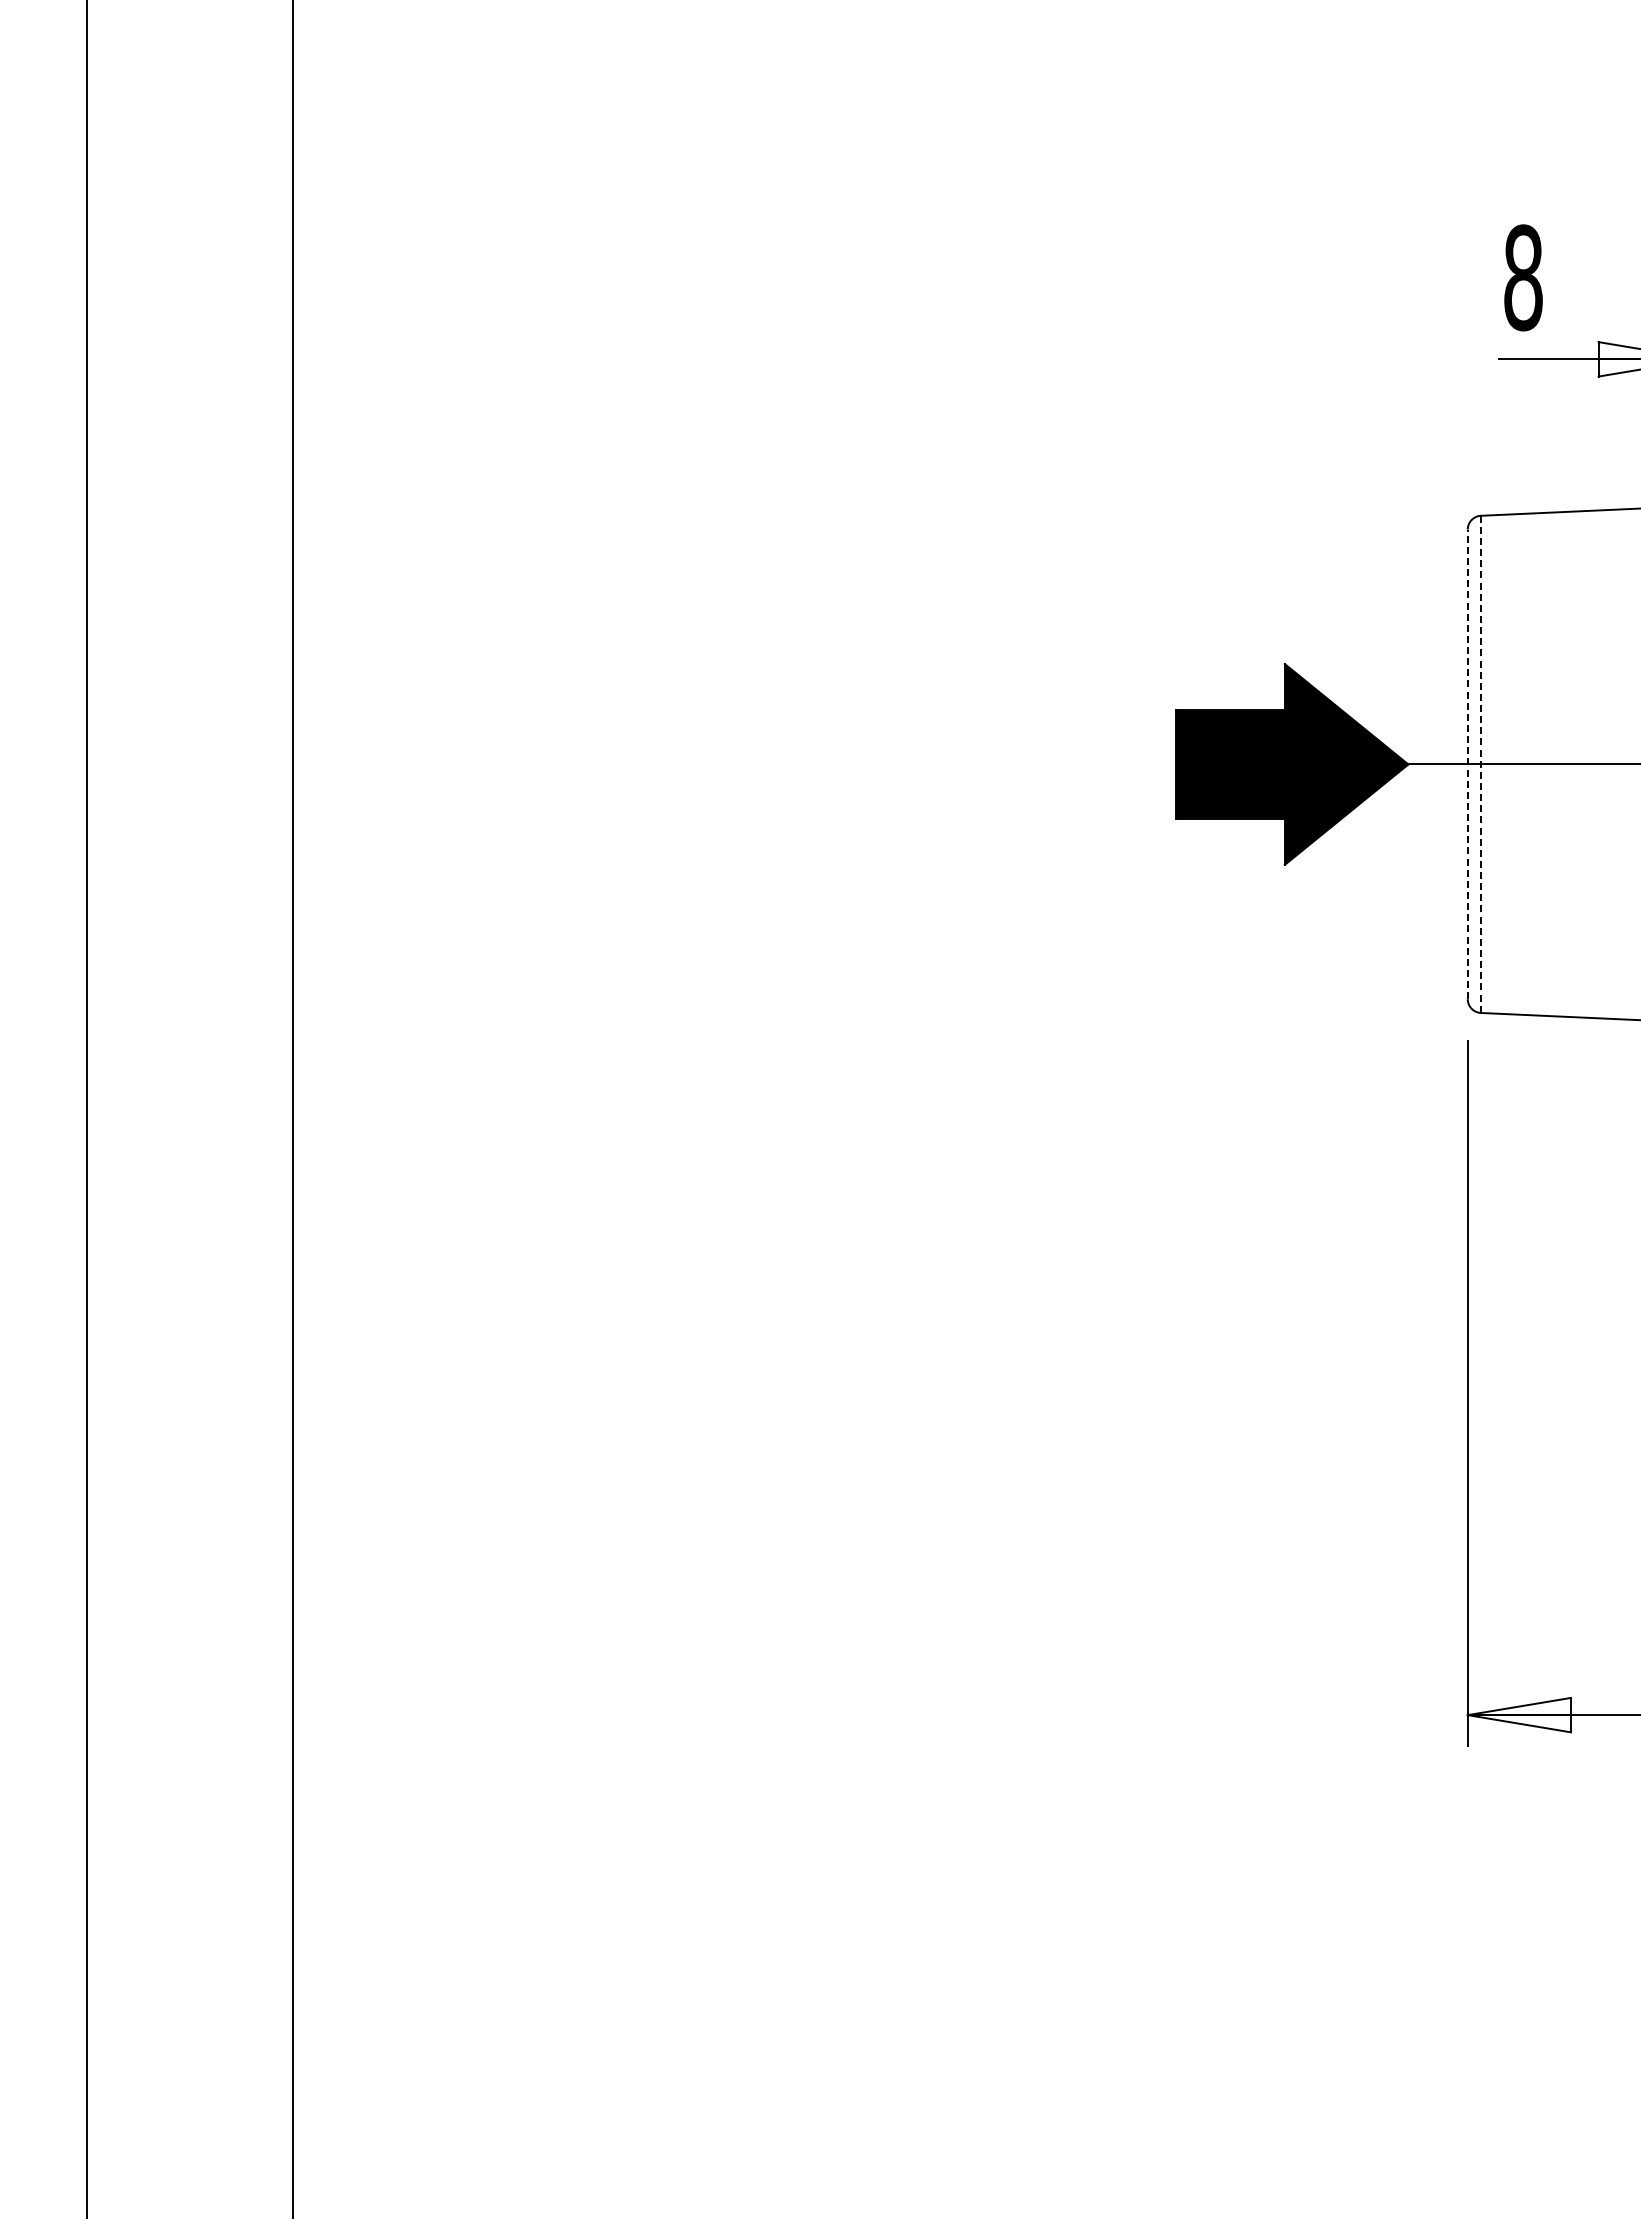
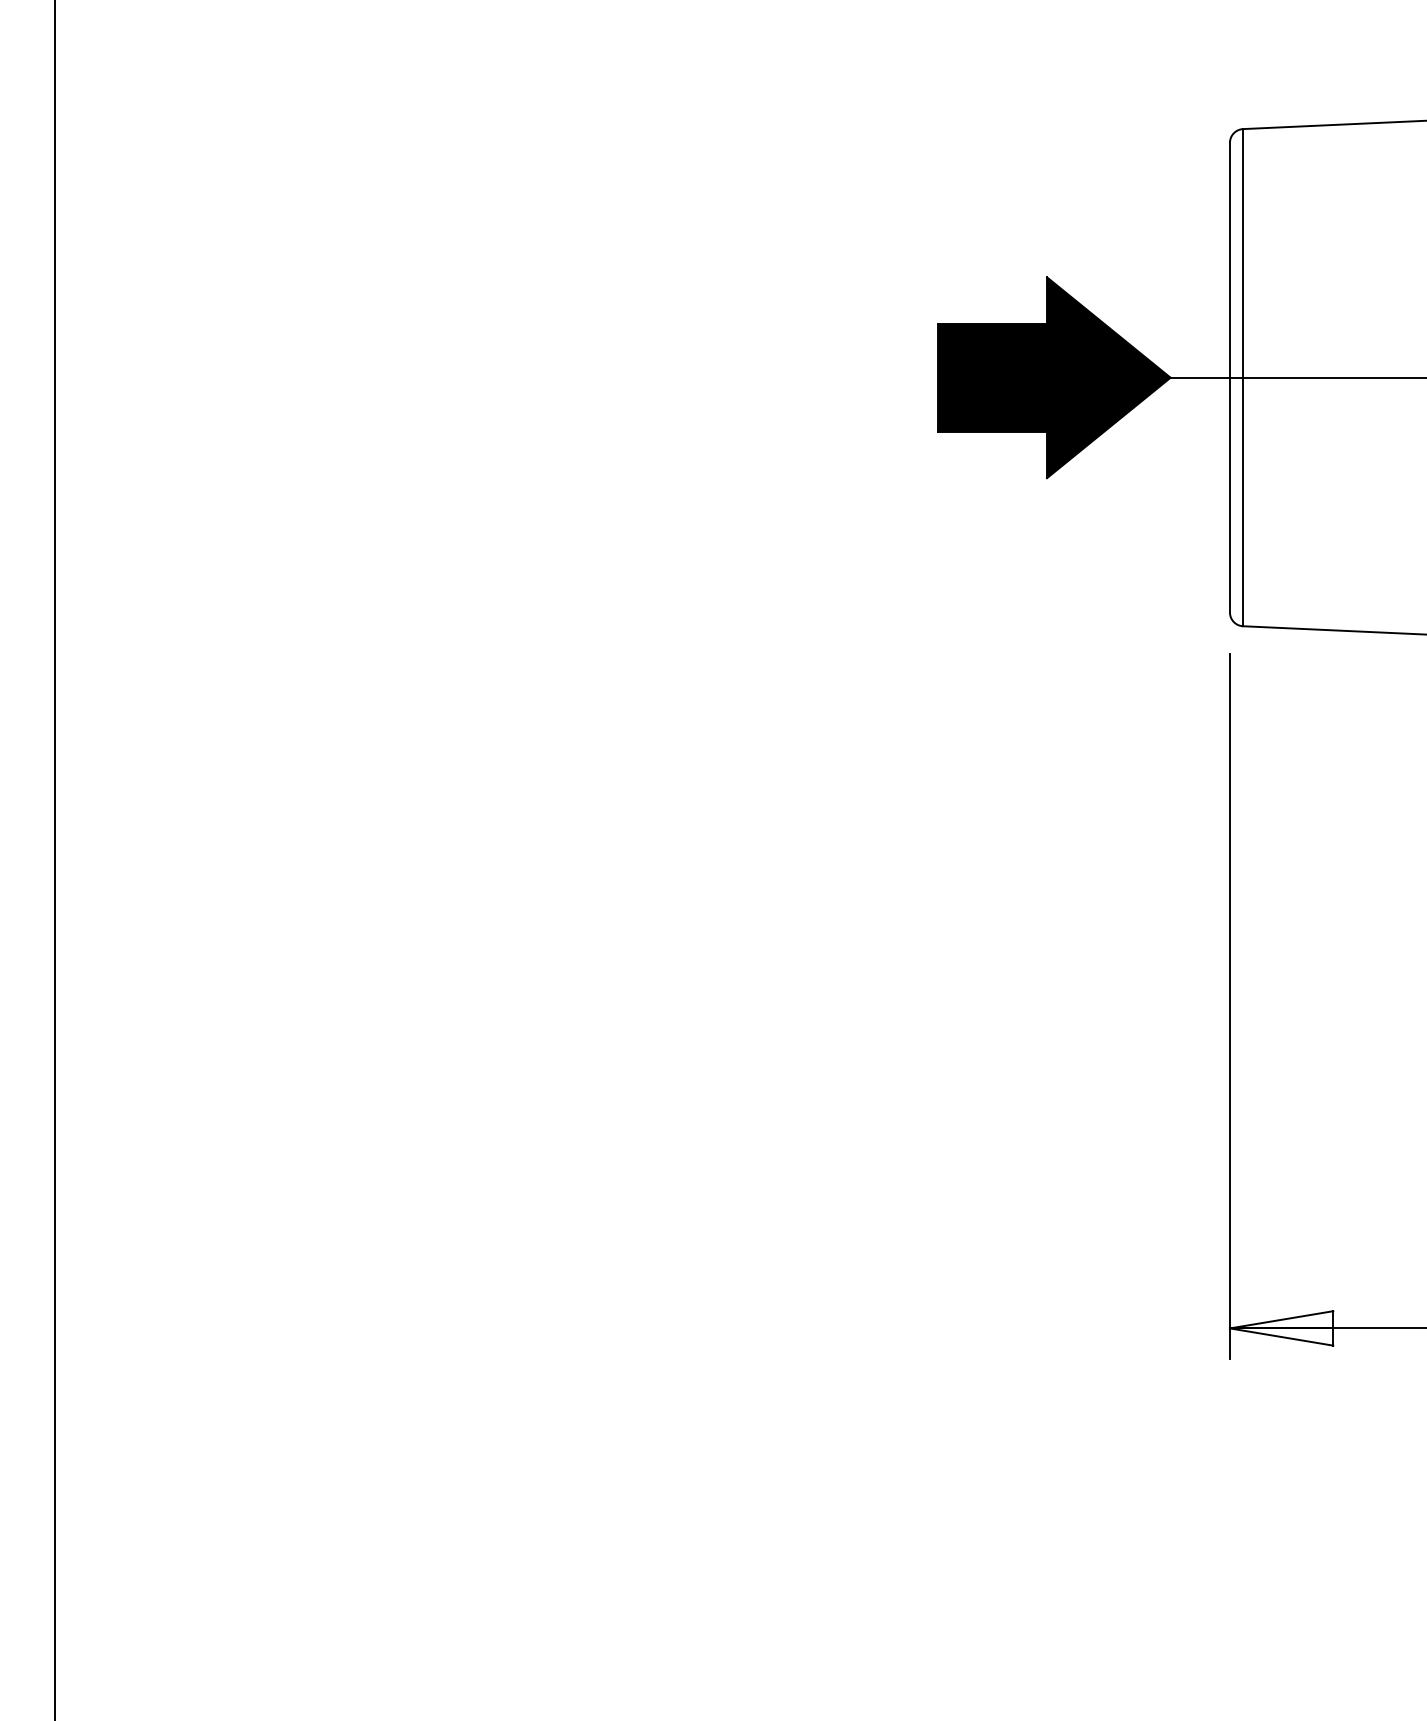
line: (1467, 764) -> (1229, 377), dashed -> solid
line: (1480, 764) -> (1242, 377), dashed -> solid

